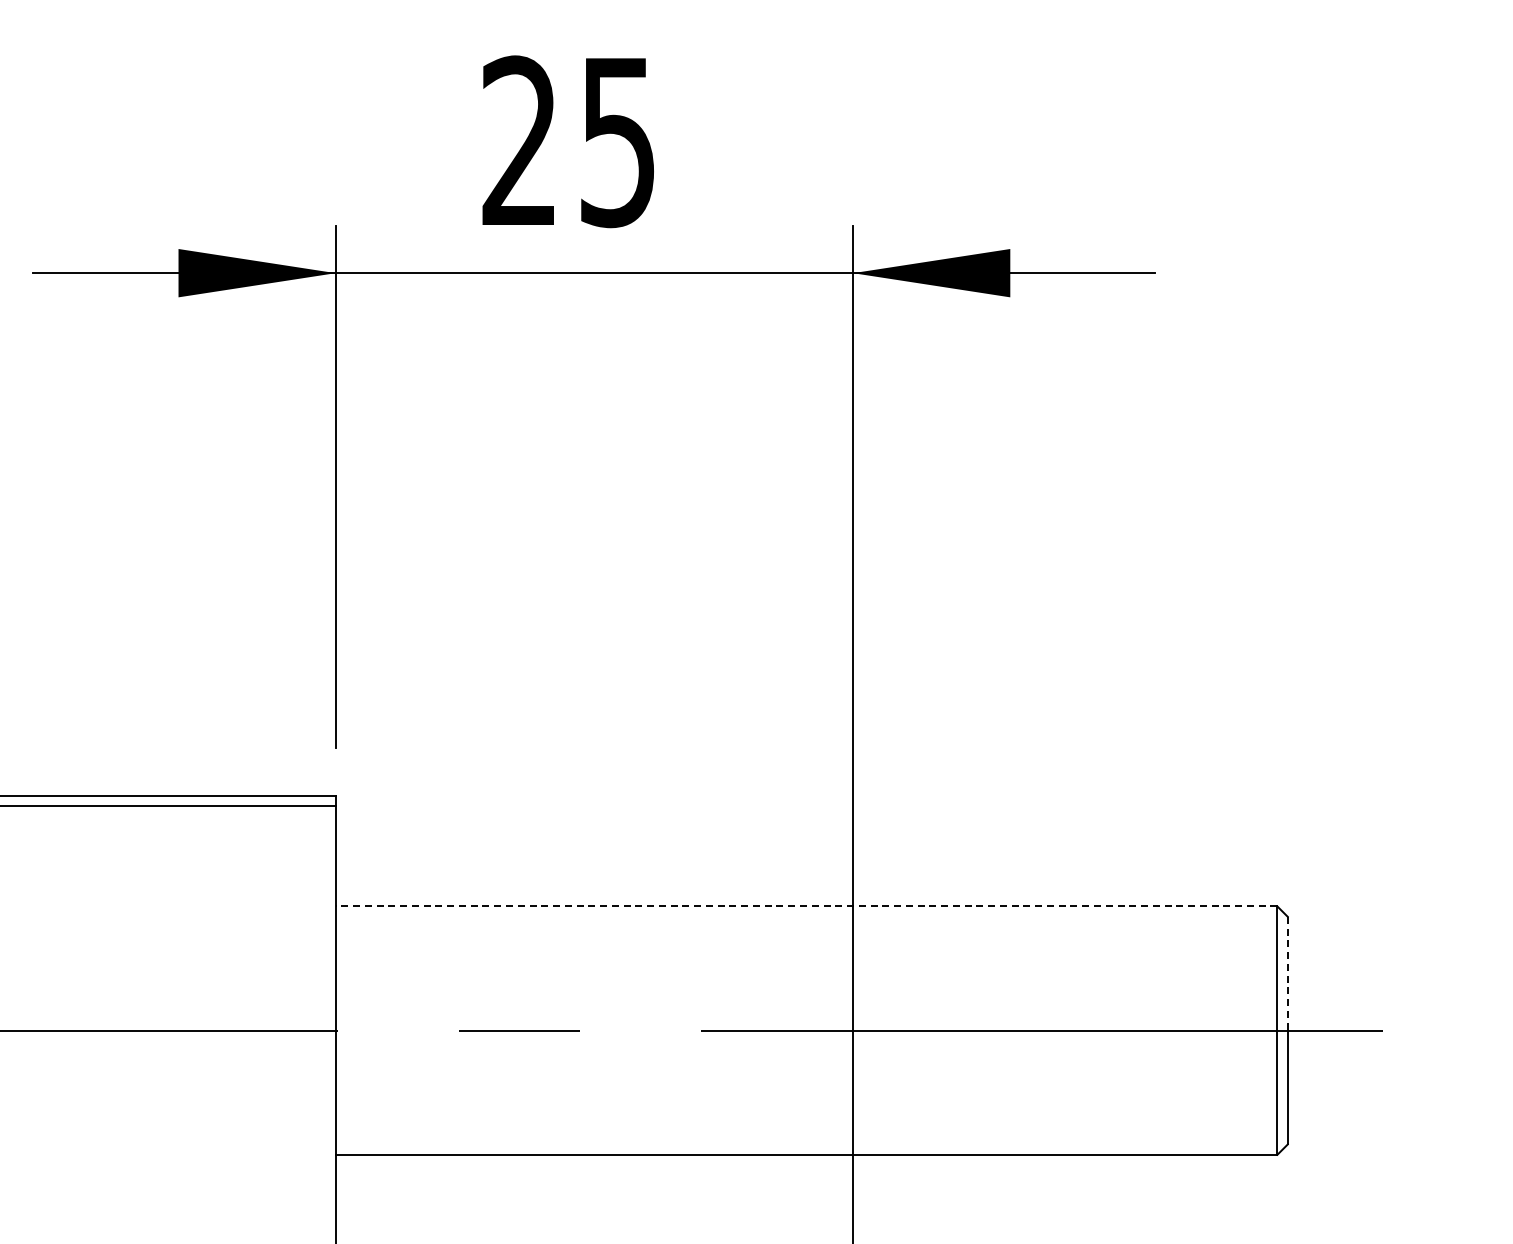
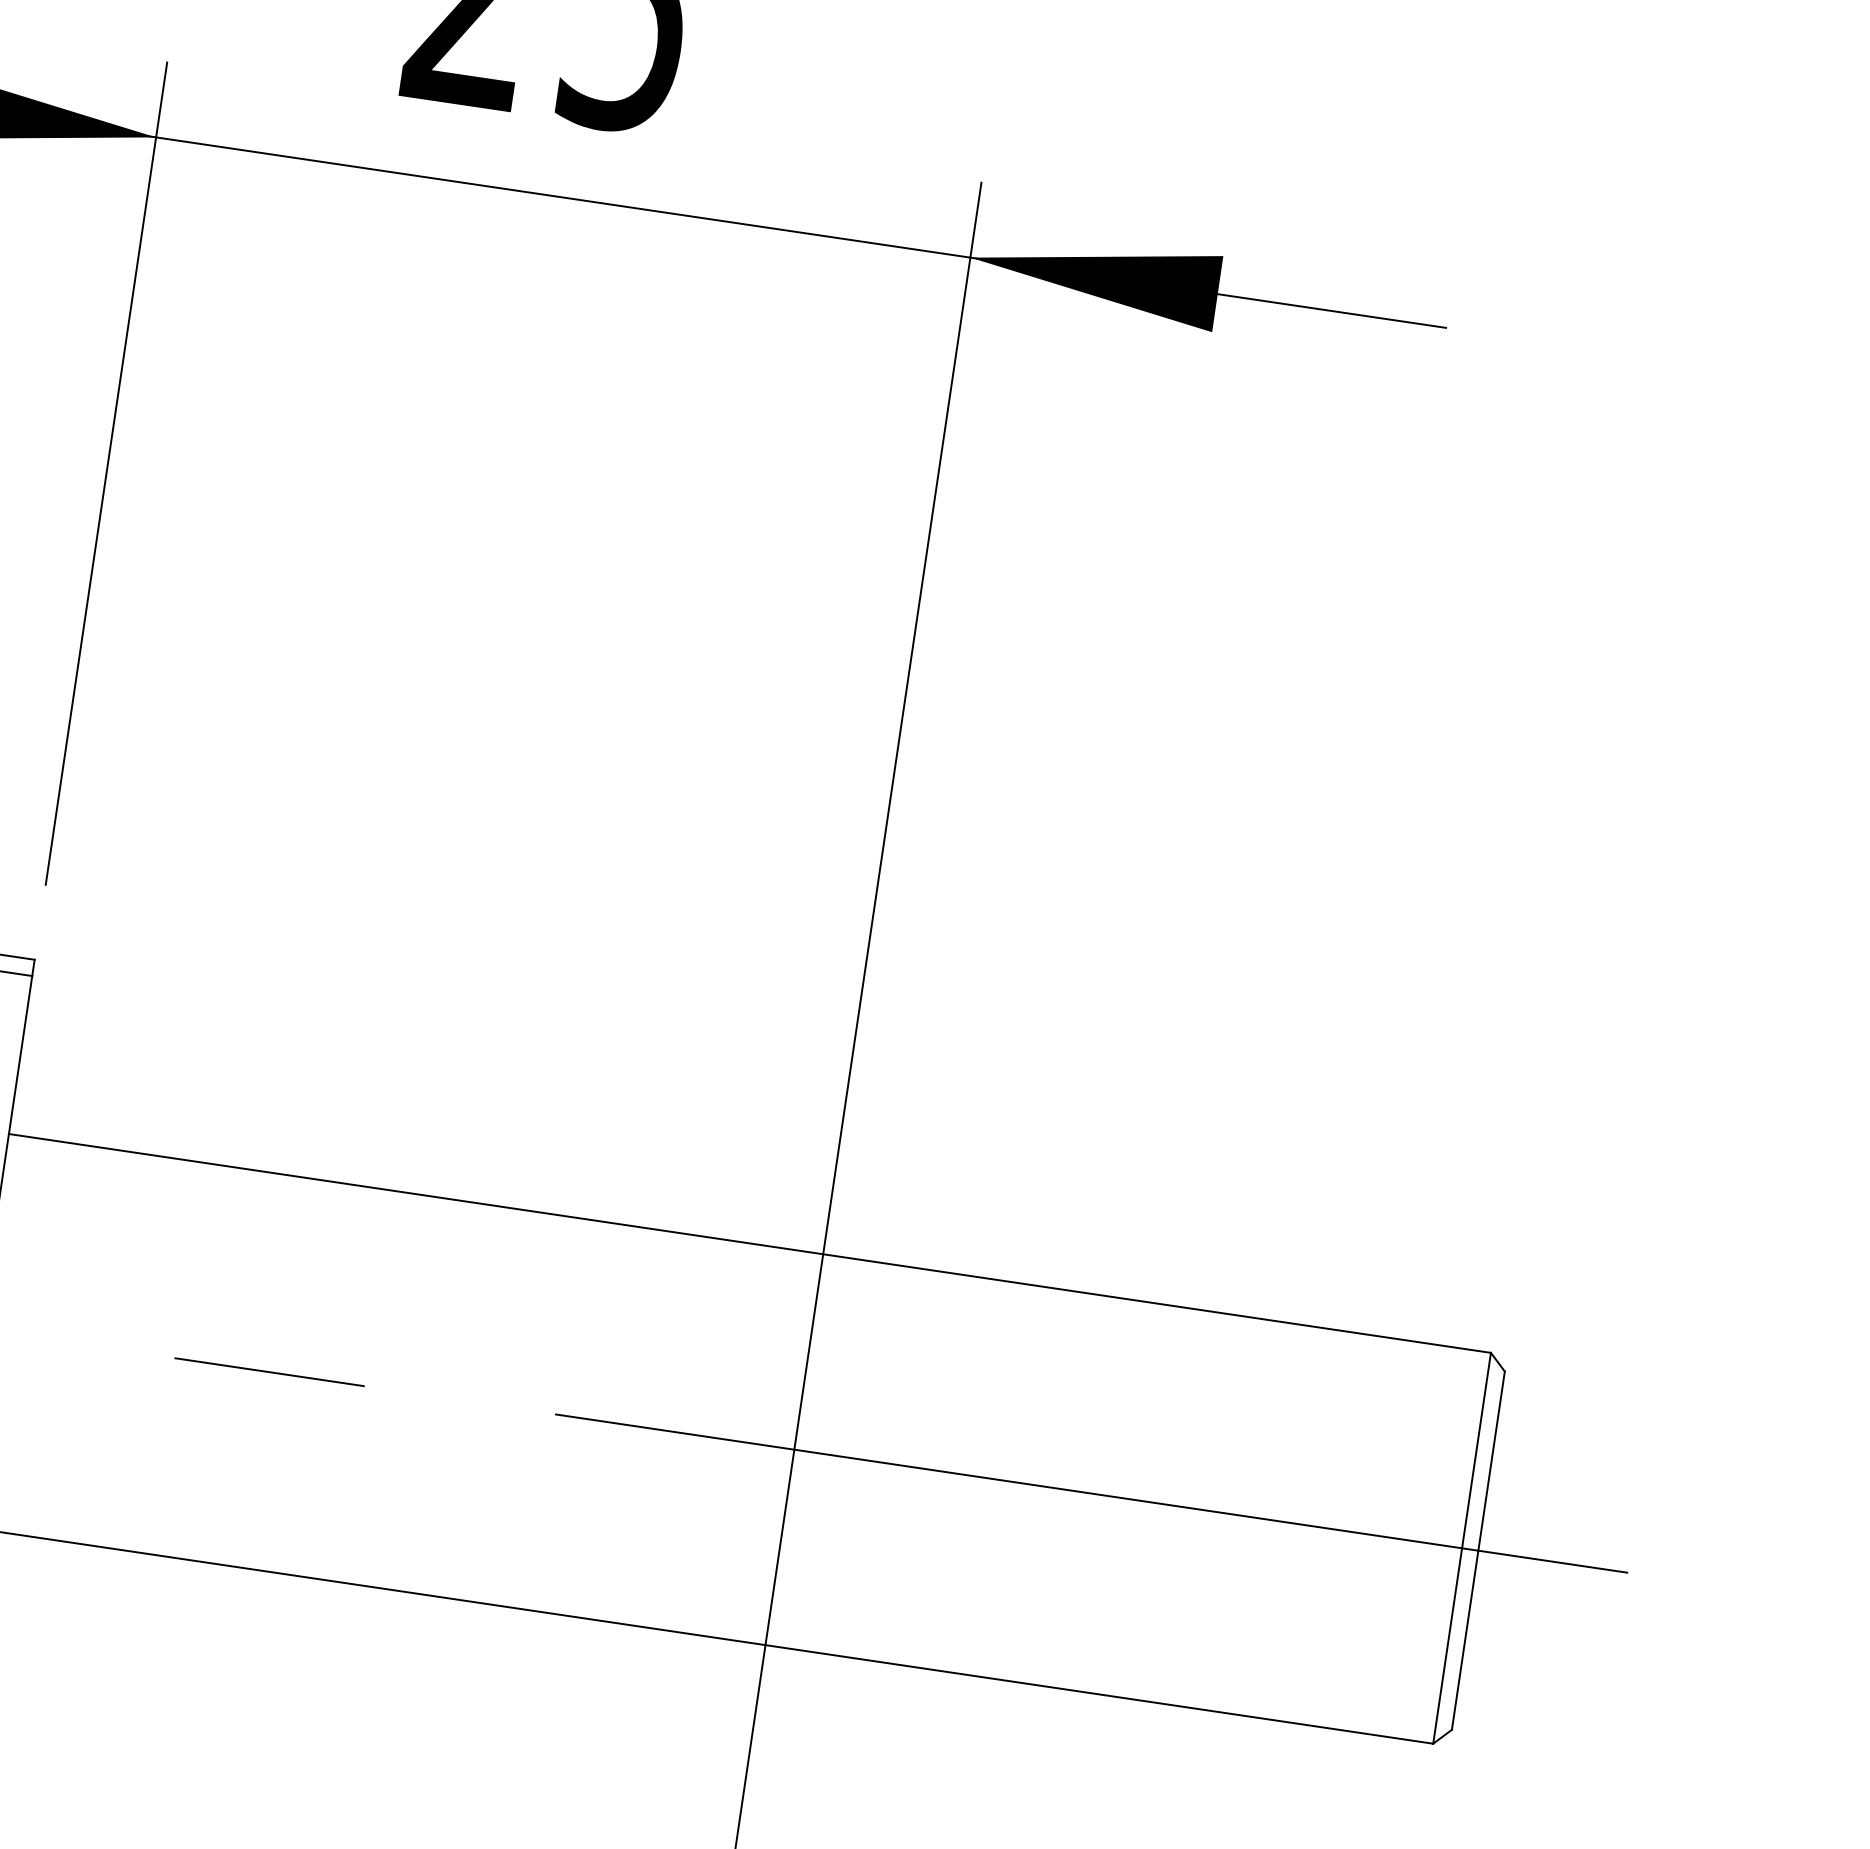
line: (806, 906) -> (749, 1243), dashed -> solid
line: (1287, 973) -> (1491, 1460), dashed -> solid

